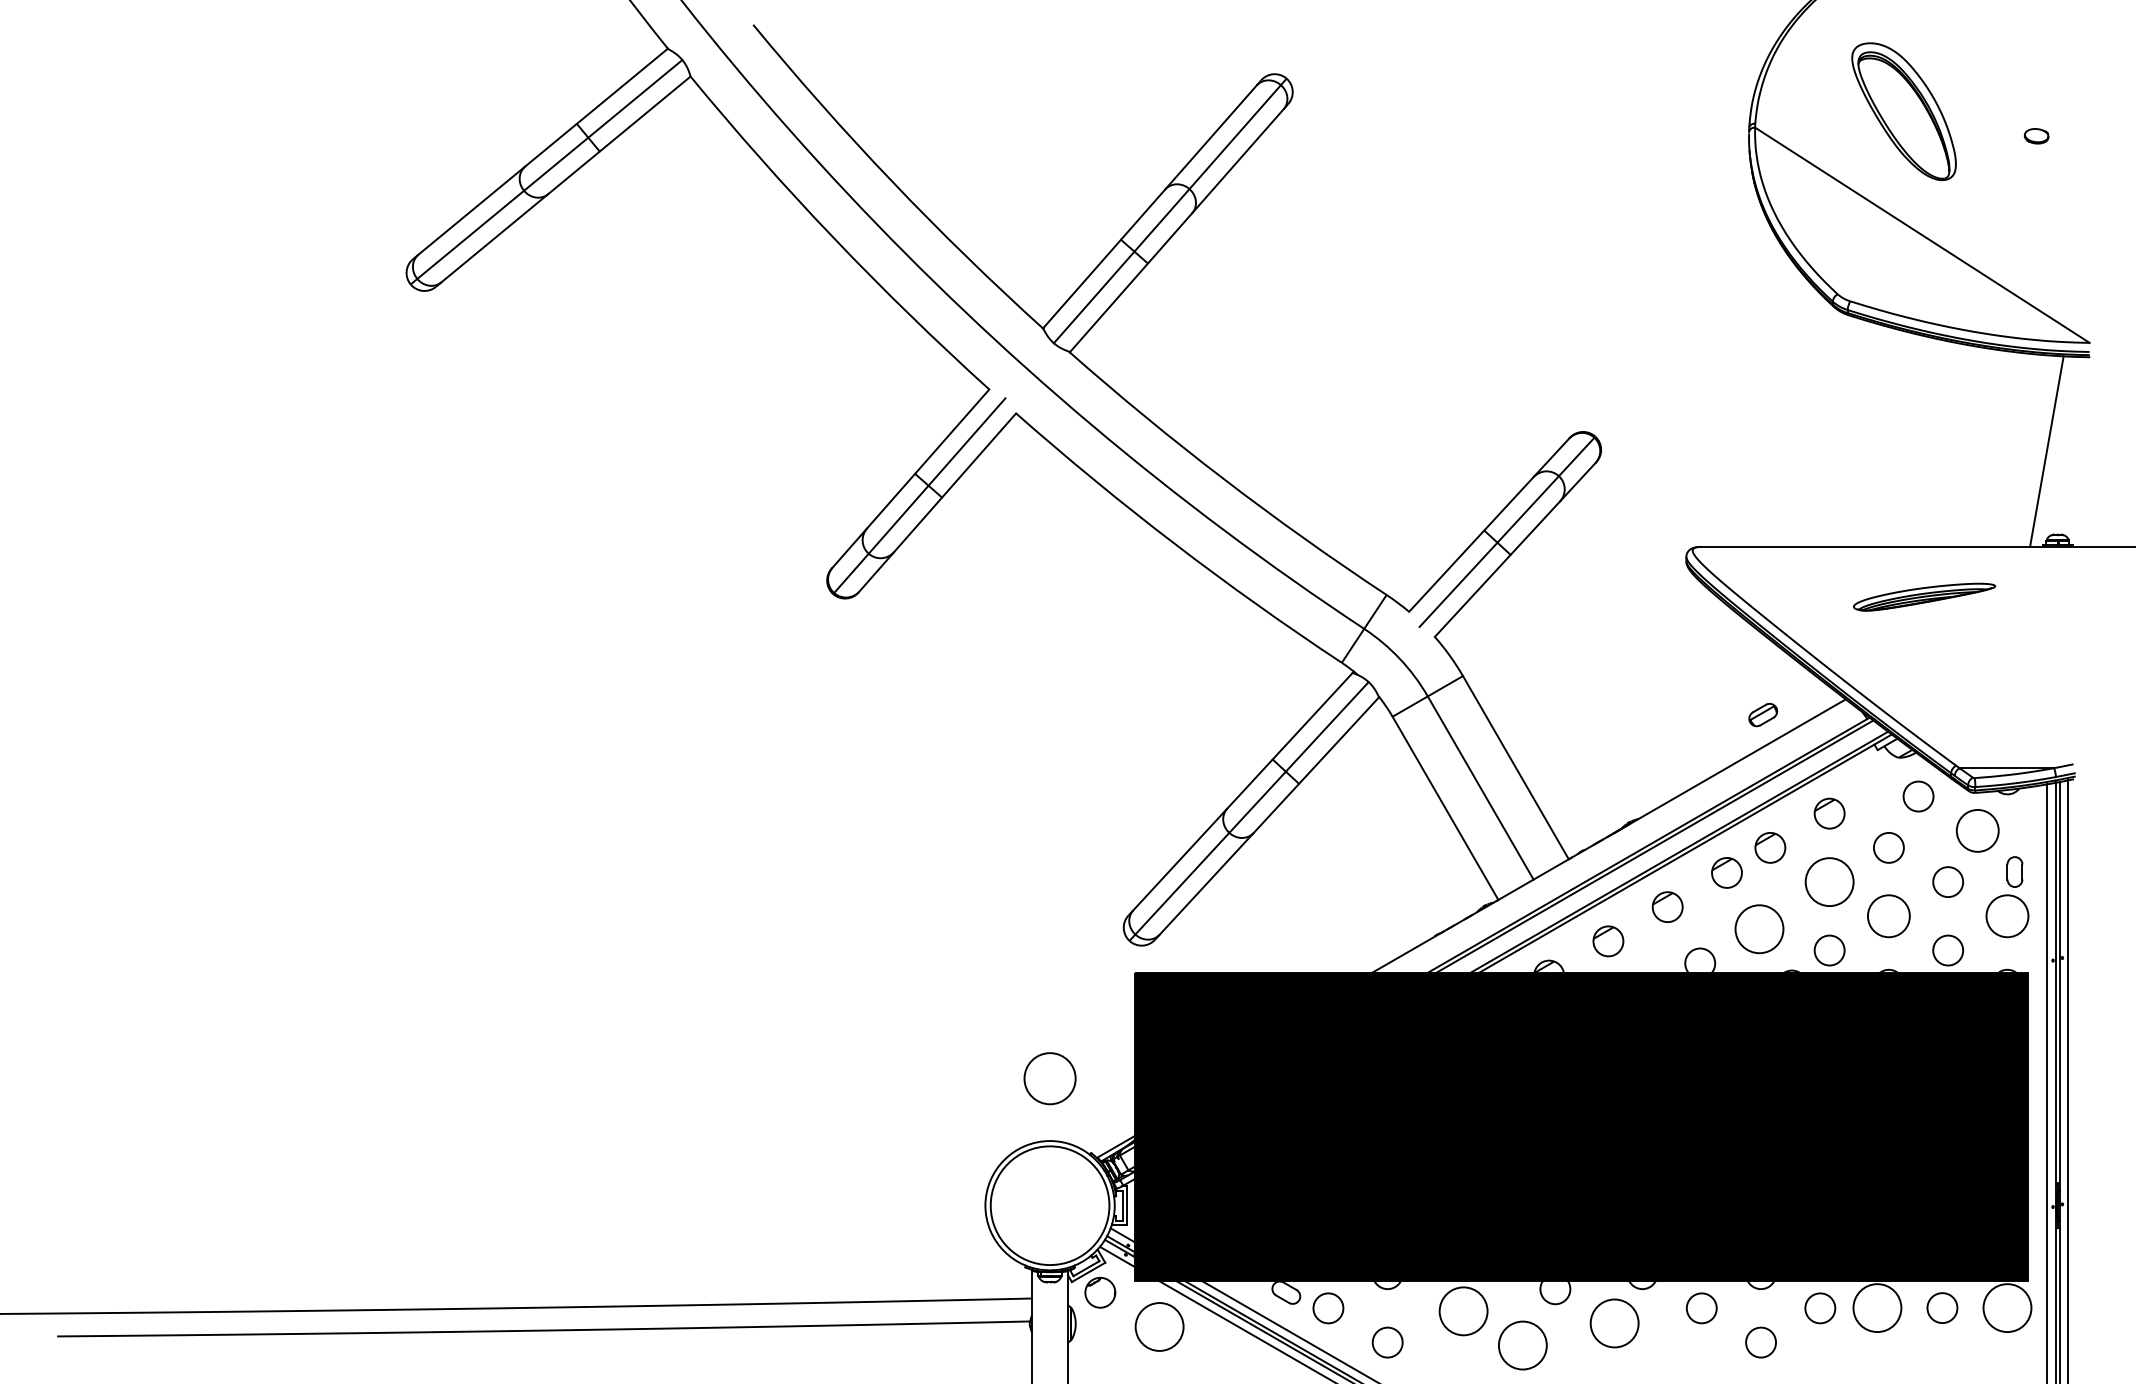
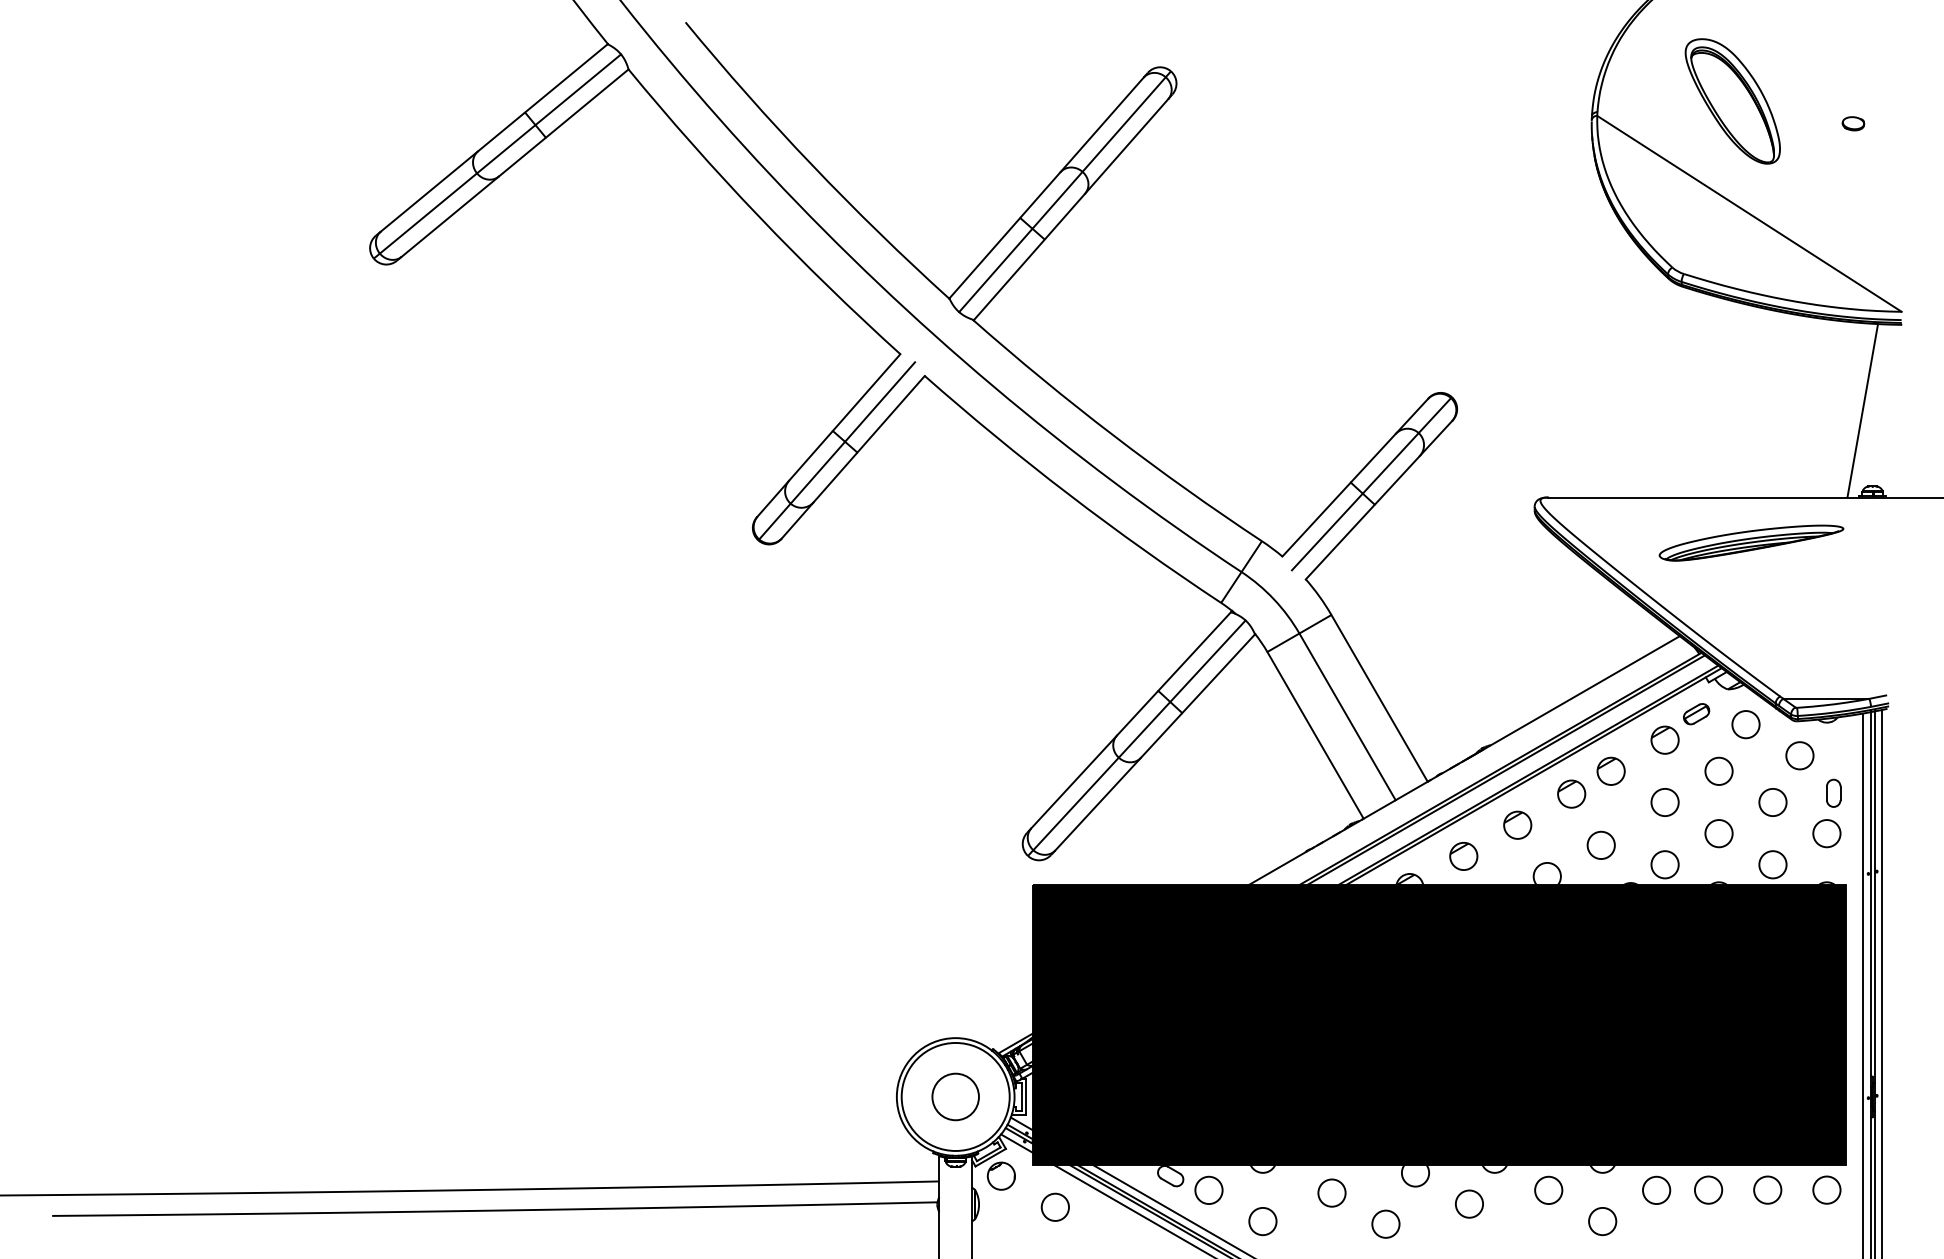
part: (1924, 597) -> (1751, 543), size x1.43
part: (1763, 714) -> (1696, 713), moved
circle: (1977, 830) -> (1799, 755), size x0.71
circle: (1829, 882) -> (1664, 802), size x0.62
circle: (1888, 916) -> (1718, 833), size x0.71
circle: (2007, 916) -> (1826, 833), size x0.71
circle: (1759, 929) -> (1601, 845), size x0.62
circle: (1049, 1078) -> (955, 1096), moved
circle: (1877, 1308) -> (1708, 1190), size x0.62
circle: (2007, 1308) -> (1826, 1190), size x0.62
circle: (1463, 1311) -> (1331, 1193), size x0.62
circle: (1614, 1323) -> (1469, 1204), size x0.62
circle: (1159, 1326) -> (1055, 1206), size x0.62
circle: (1522, 1345) -> (1385, 1224), size x0.62

